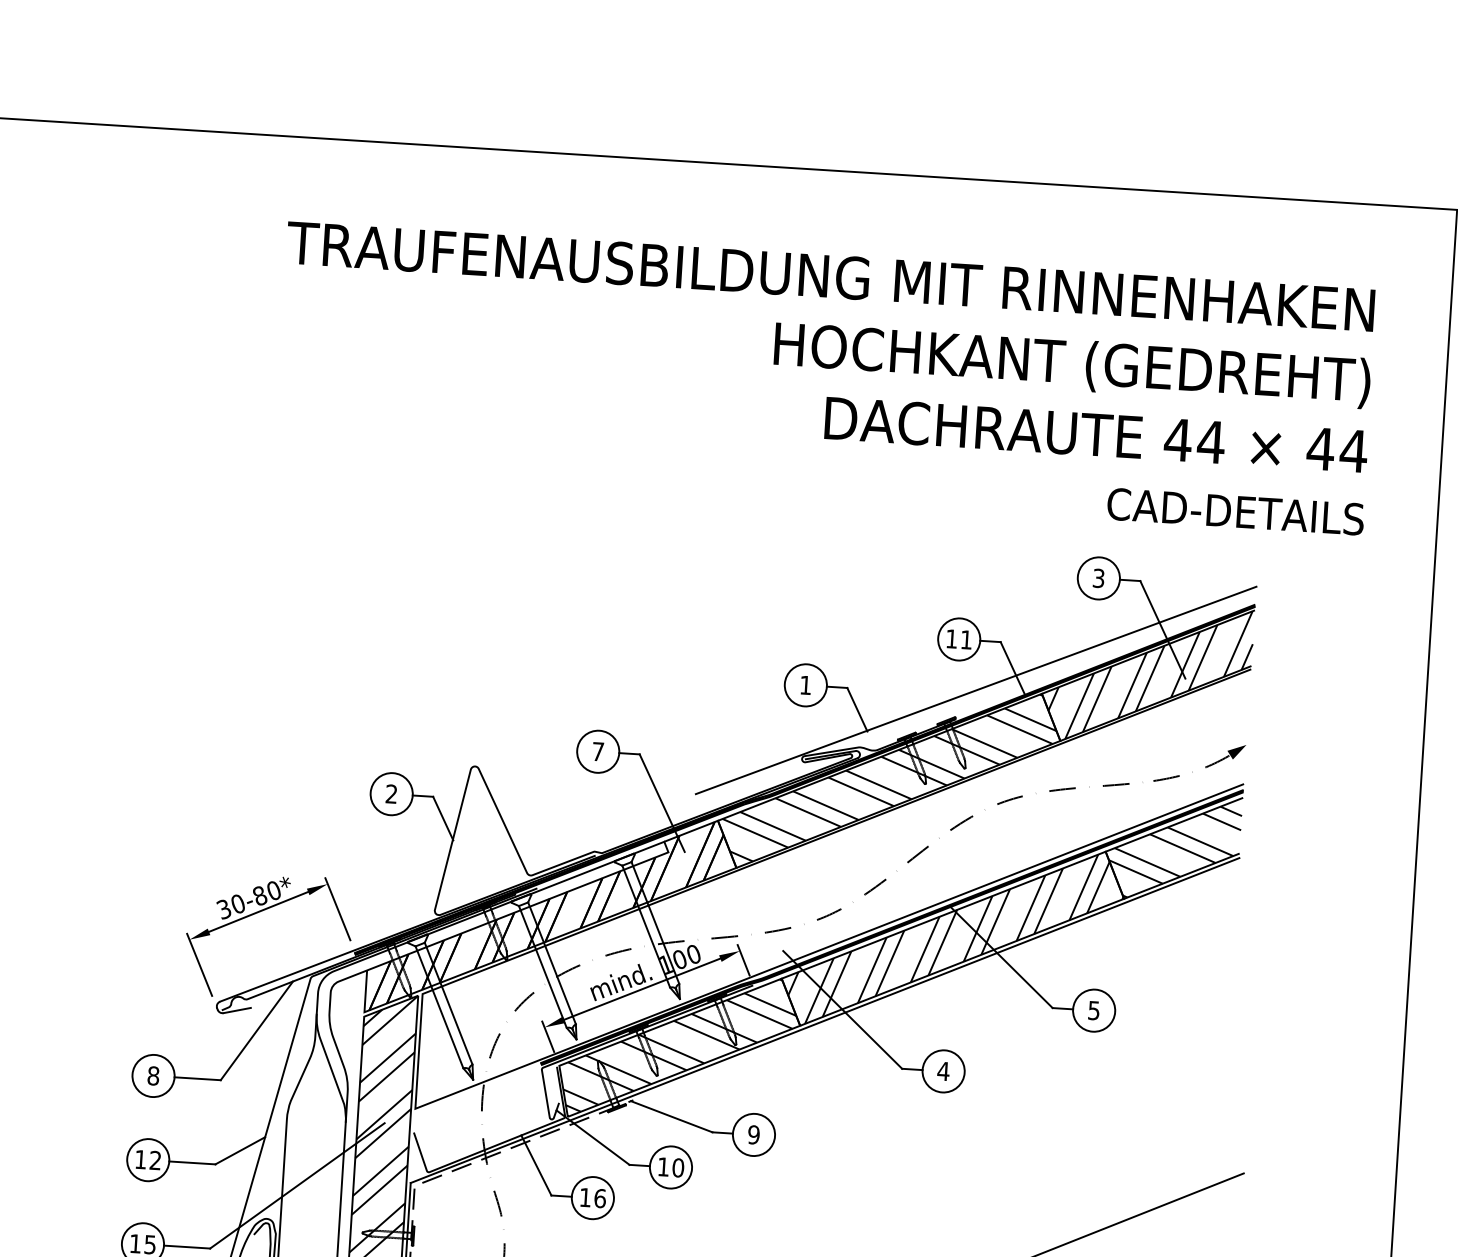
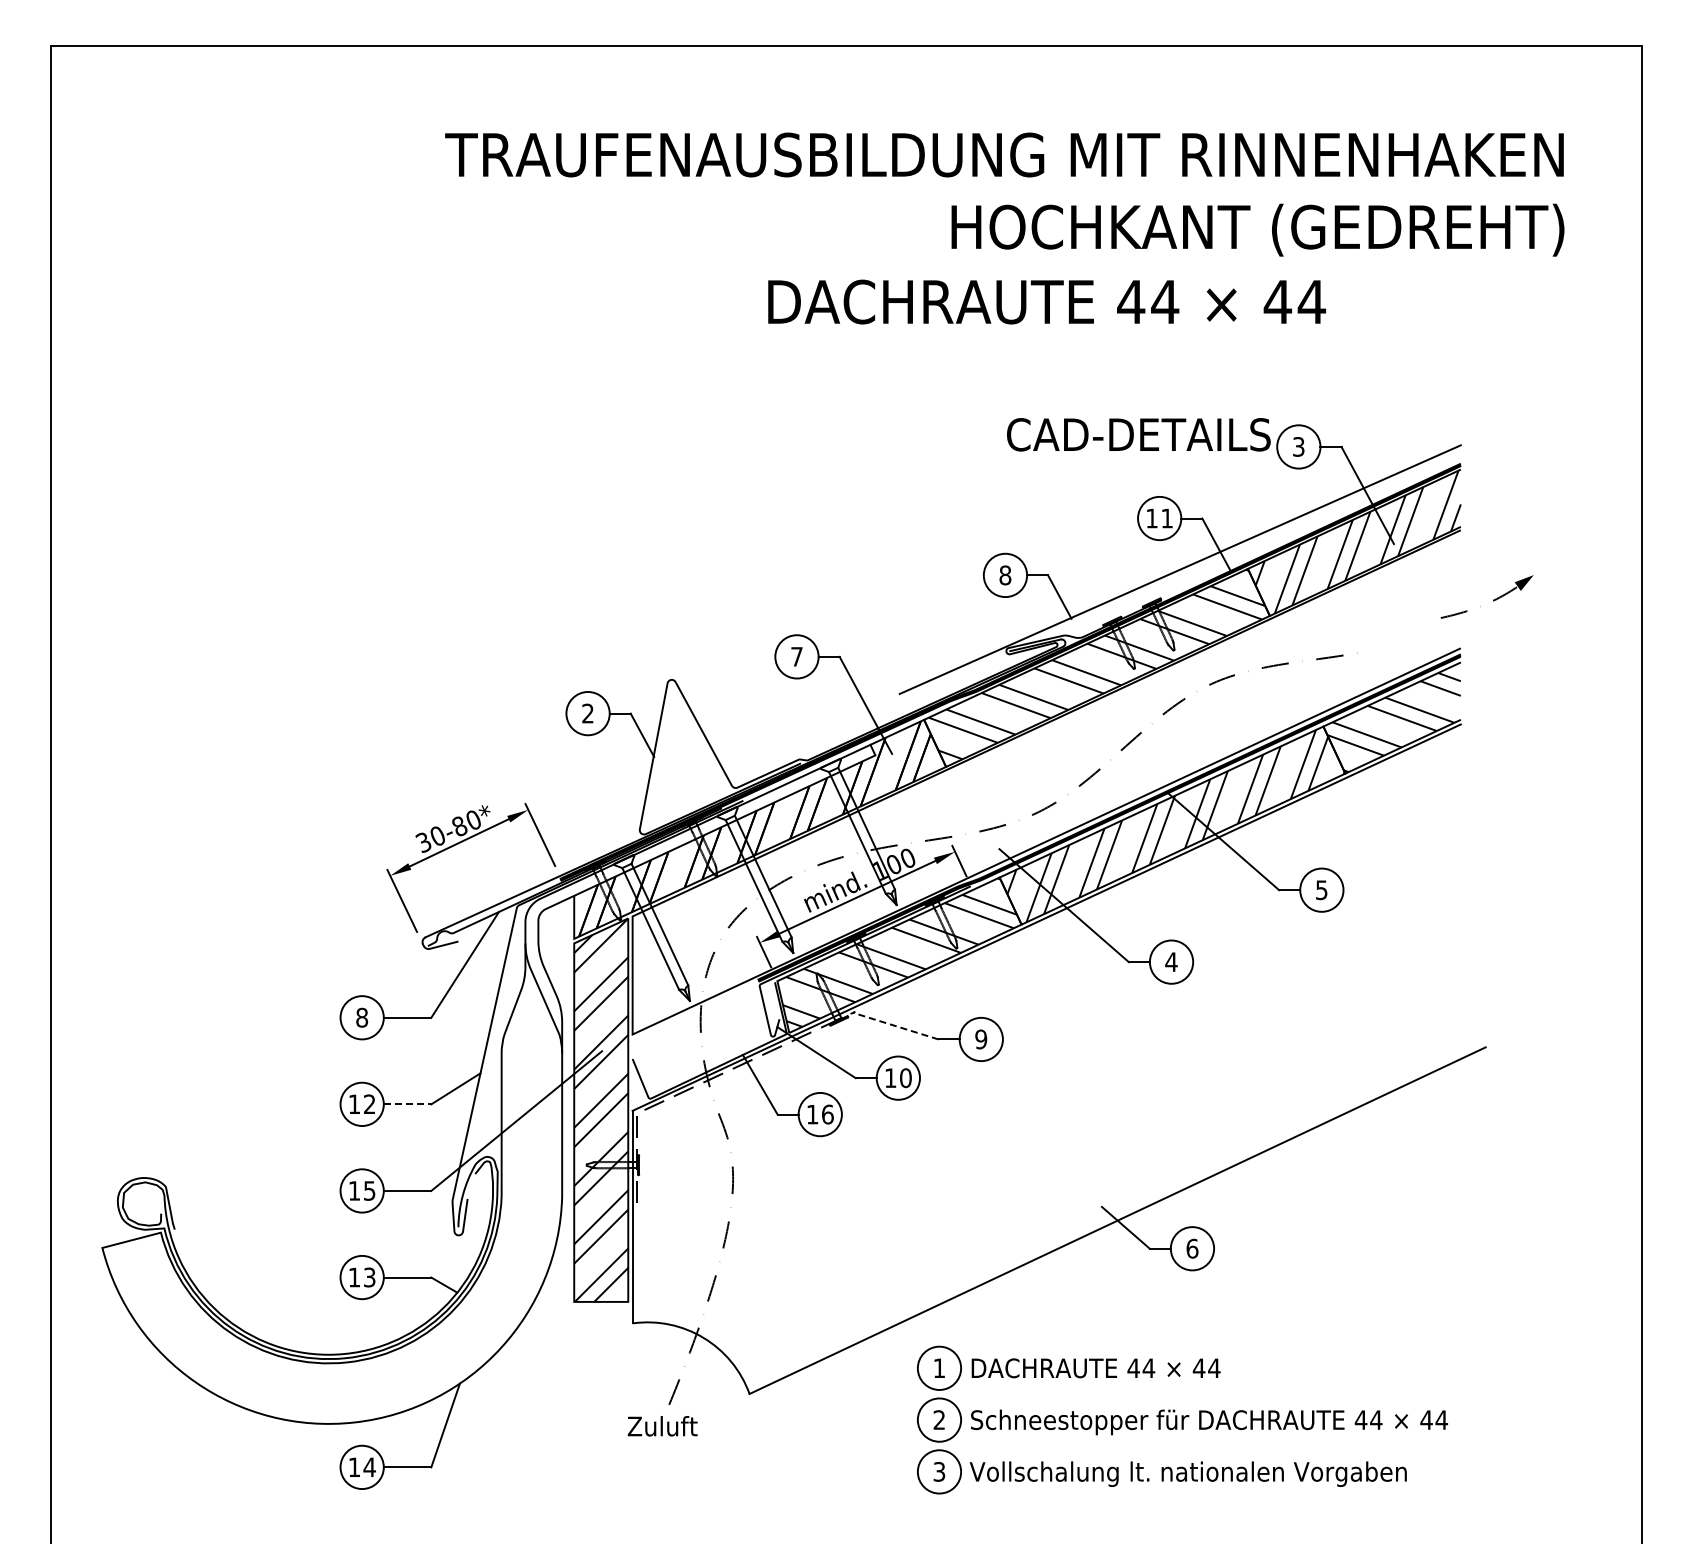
text: (1095, 434) -> (1046, 301), moved
text: (1235, 511) -> (1138, 434), moved
text: (805, 685) -> (1005, 575), 1 -> 8
part: (1205, 766) -> (1493, 599), moved
line: (671, 1117) -> (895, 1026), solid -> dashed
line: (192, 1163) -> (407, 1104), solid -> dashed

